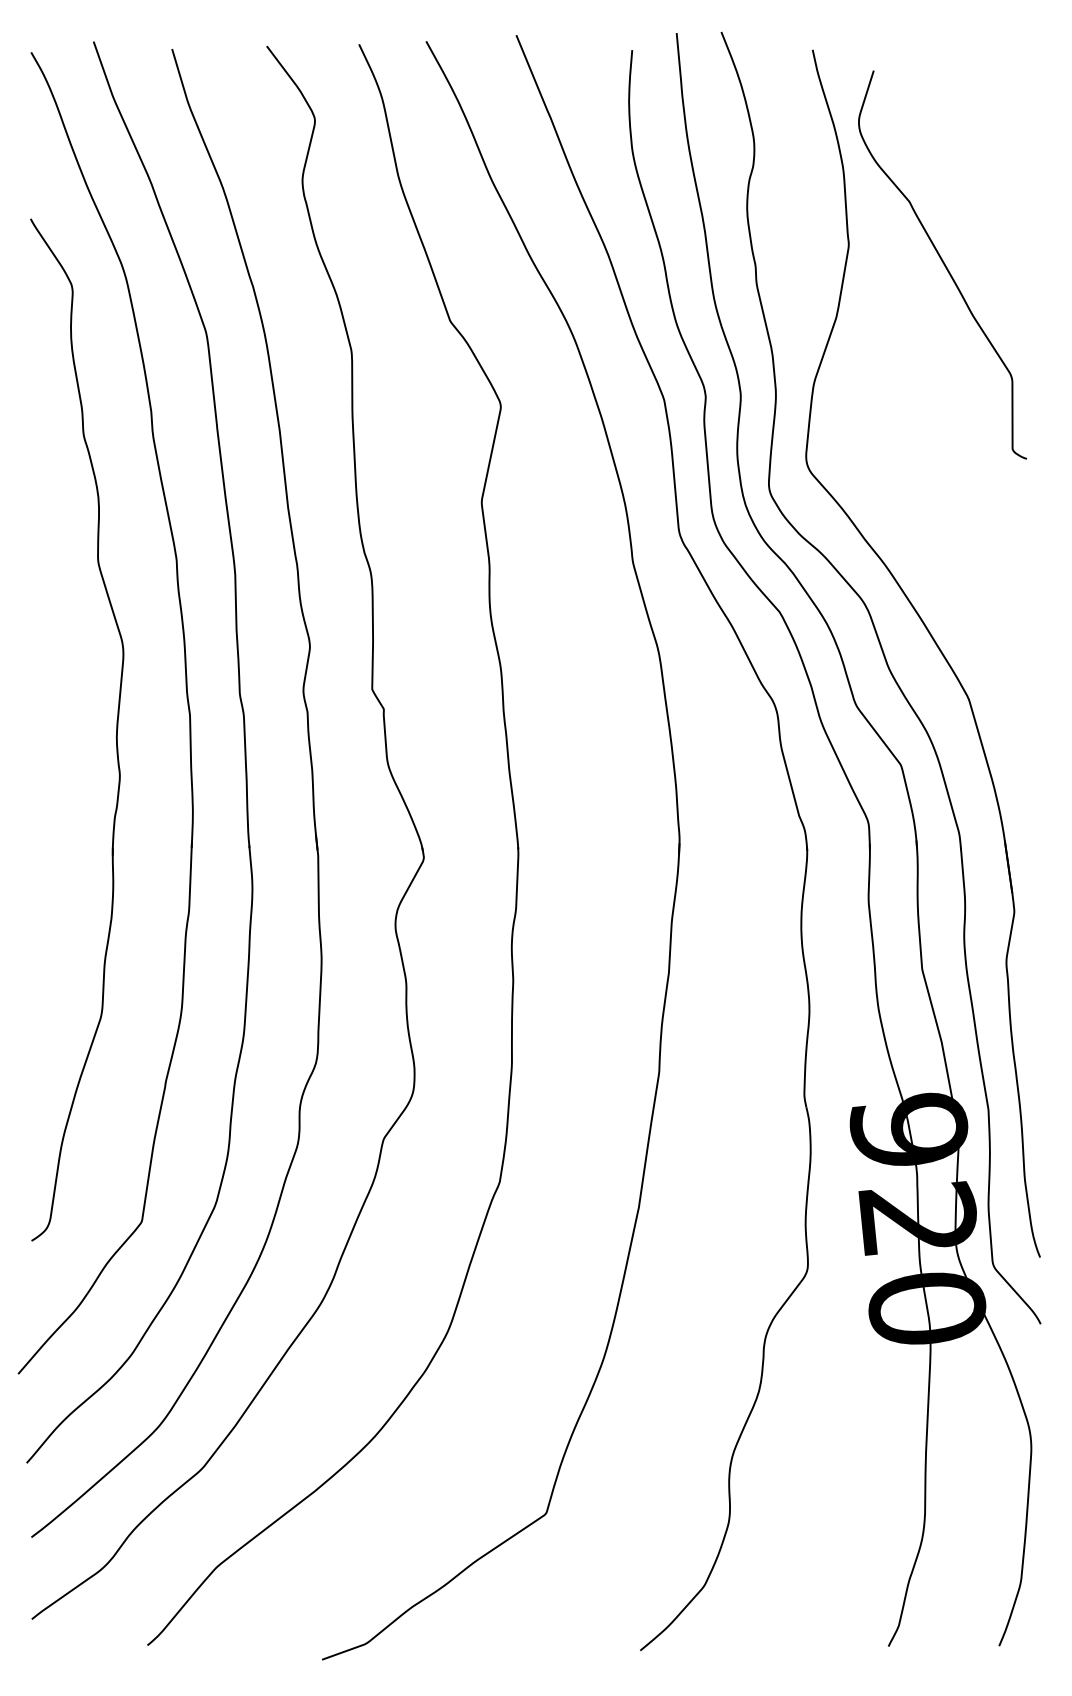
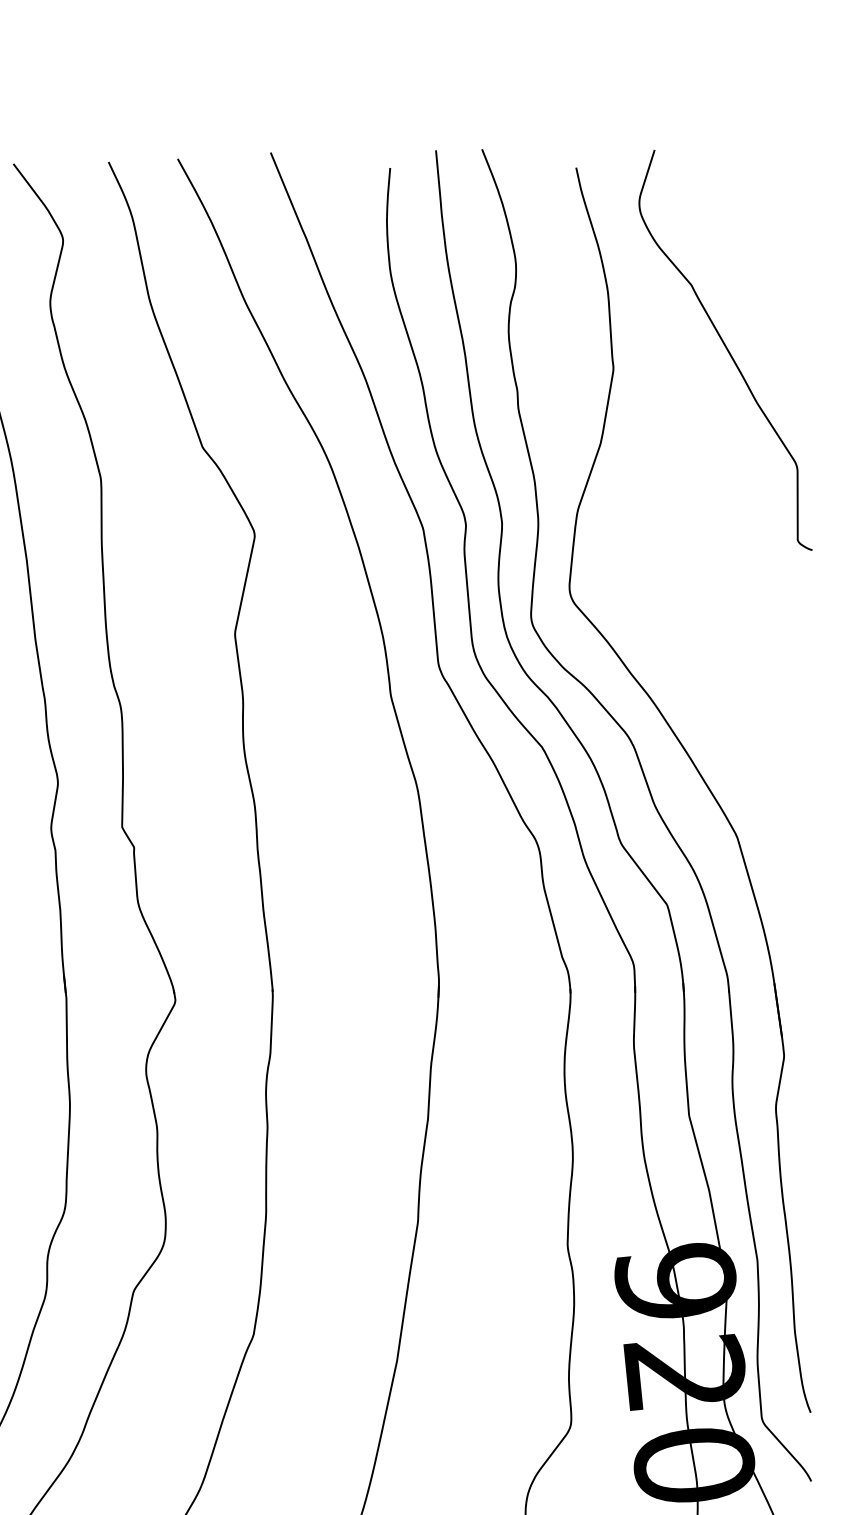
curve: (942, 263) -> (725, 348), moved

